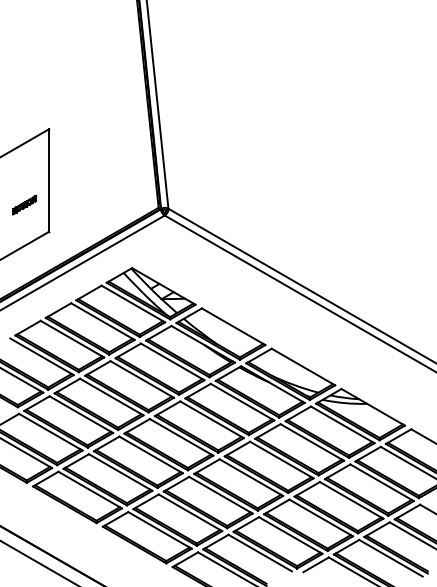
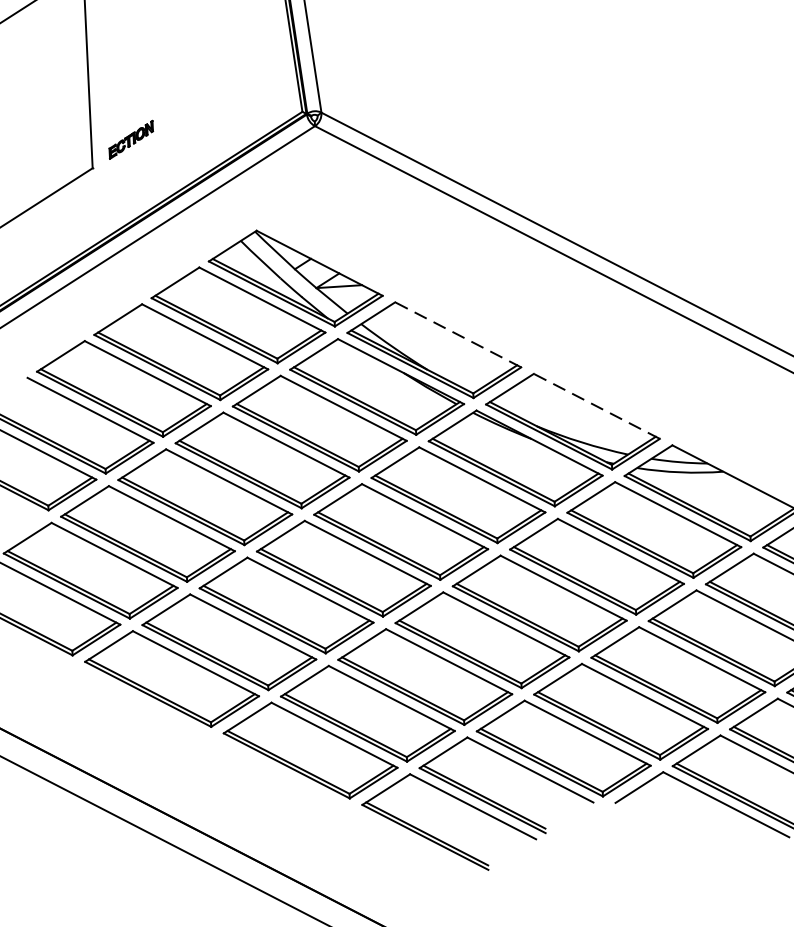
part: (24, 204) -> (131, 138), moved
line: (233, 326) -> (457, 334), solid -> dashed
line: (303, 367) -> (597, 407), solid -> dashed

